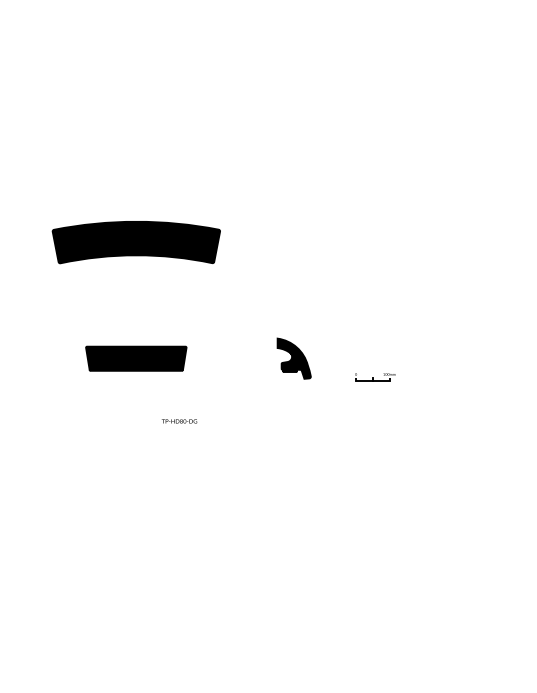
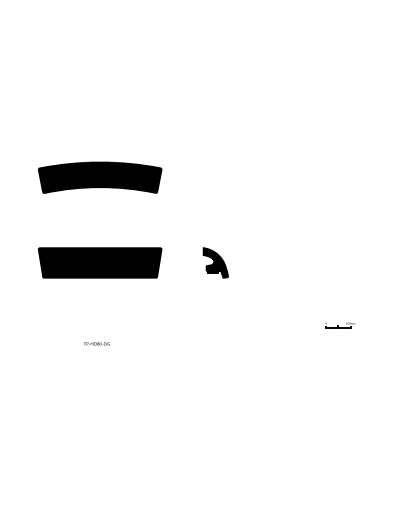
part: (135, 358) -> (99, 262), size x1.67
part: (375, 377) -> (340, 325), moved
text: (179, 420) -> (96, 343), moved

